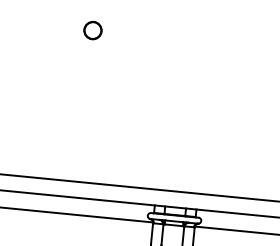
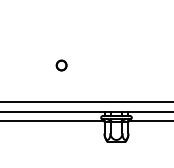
circle: (92, 30) -> (61, 65), moved

